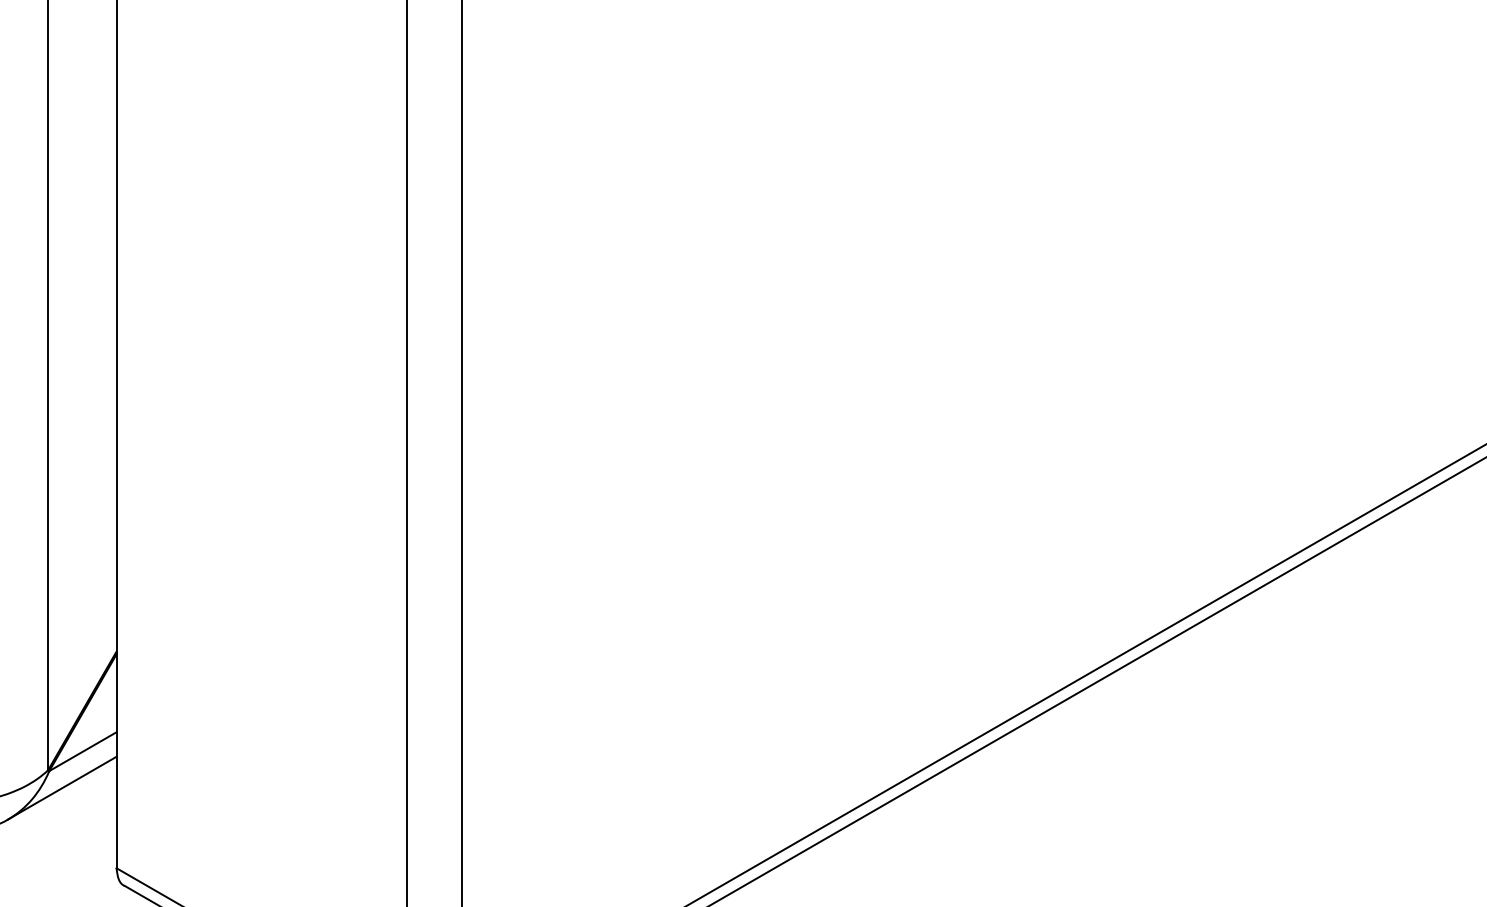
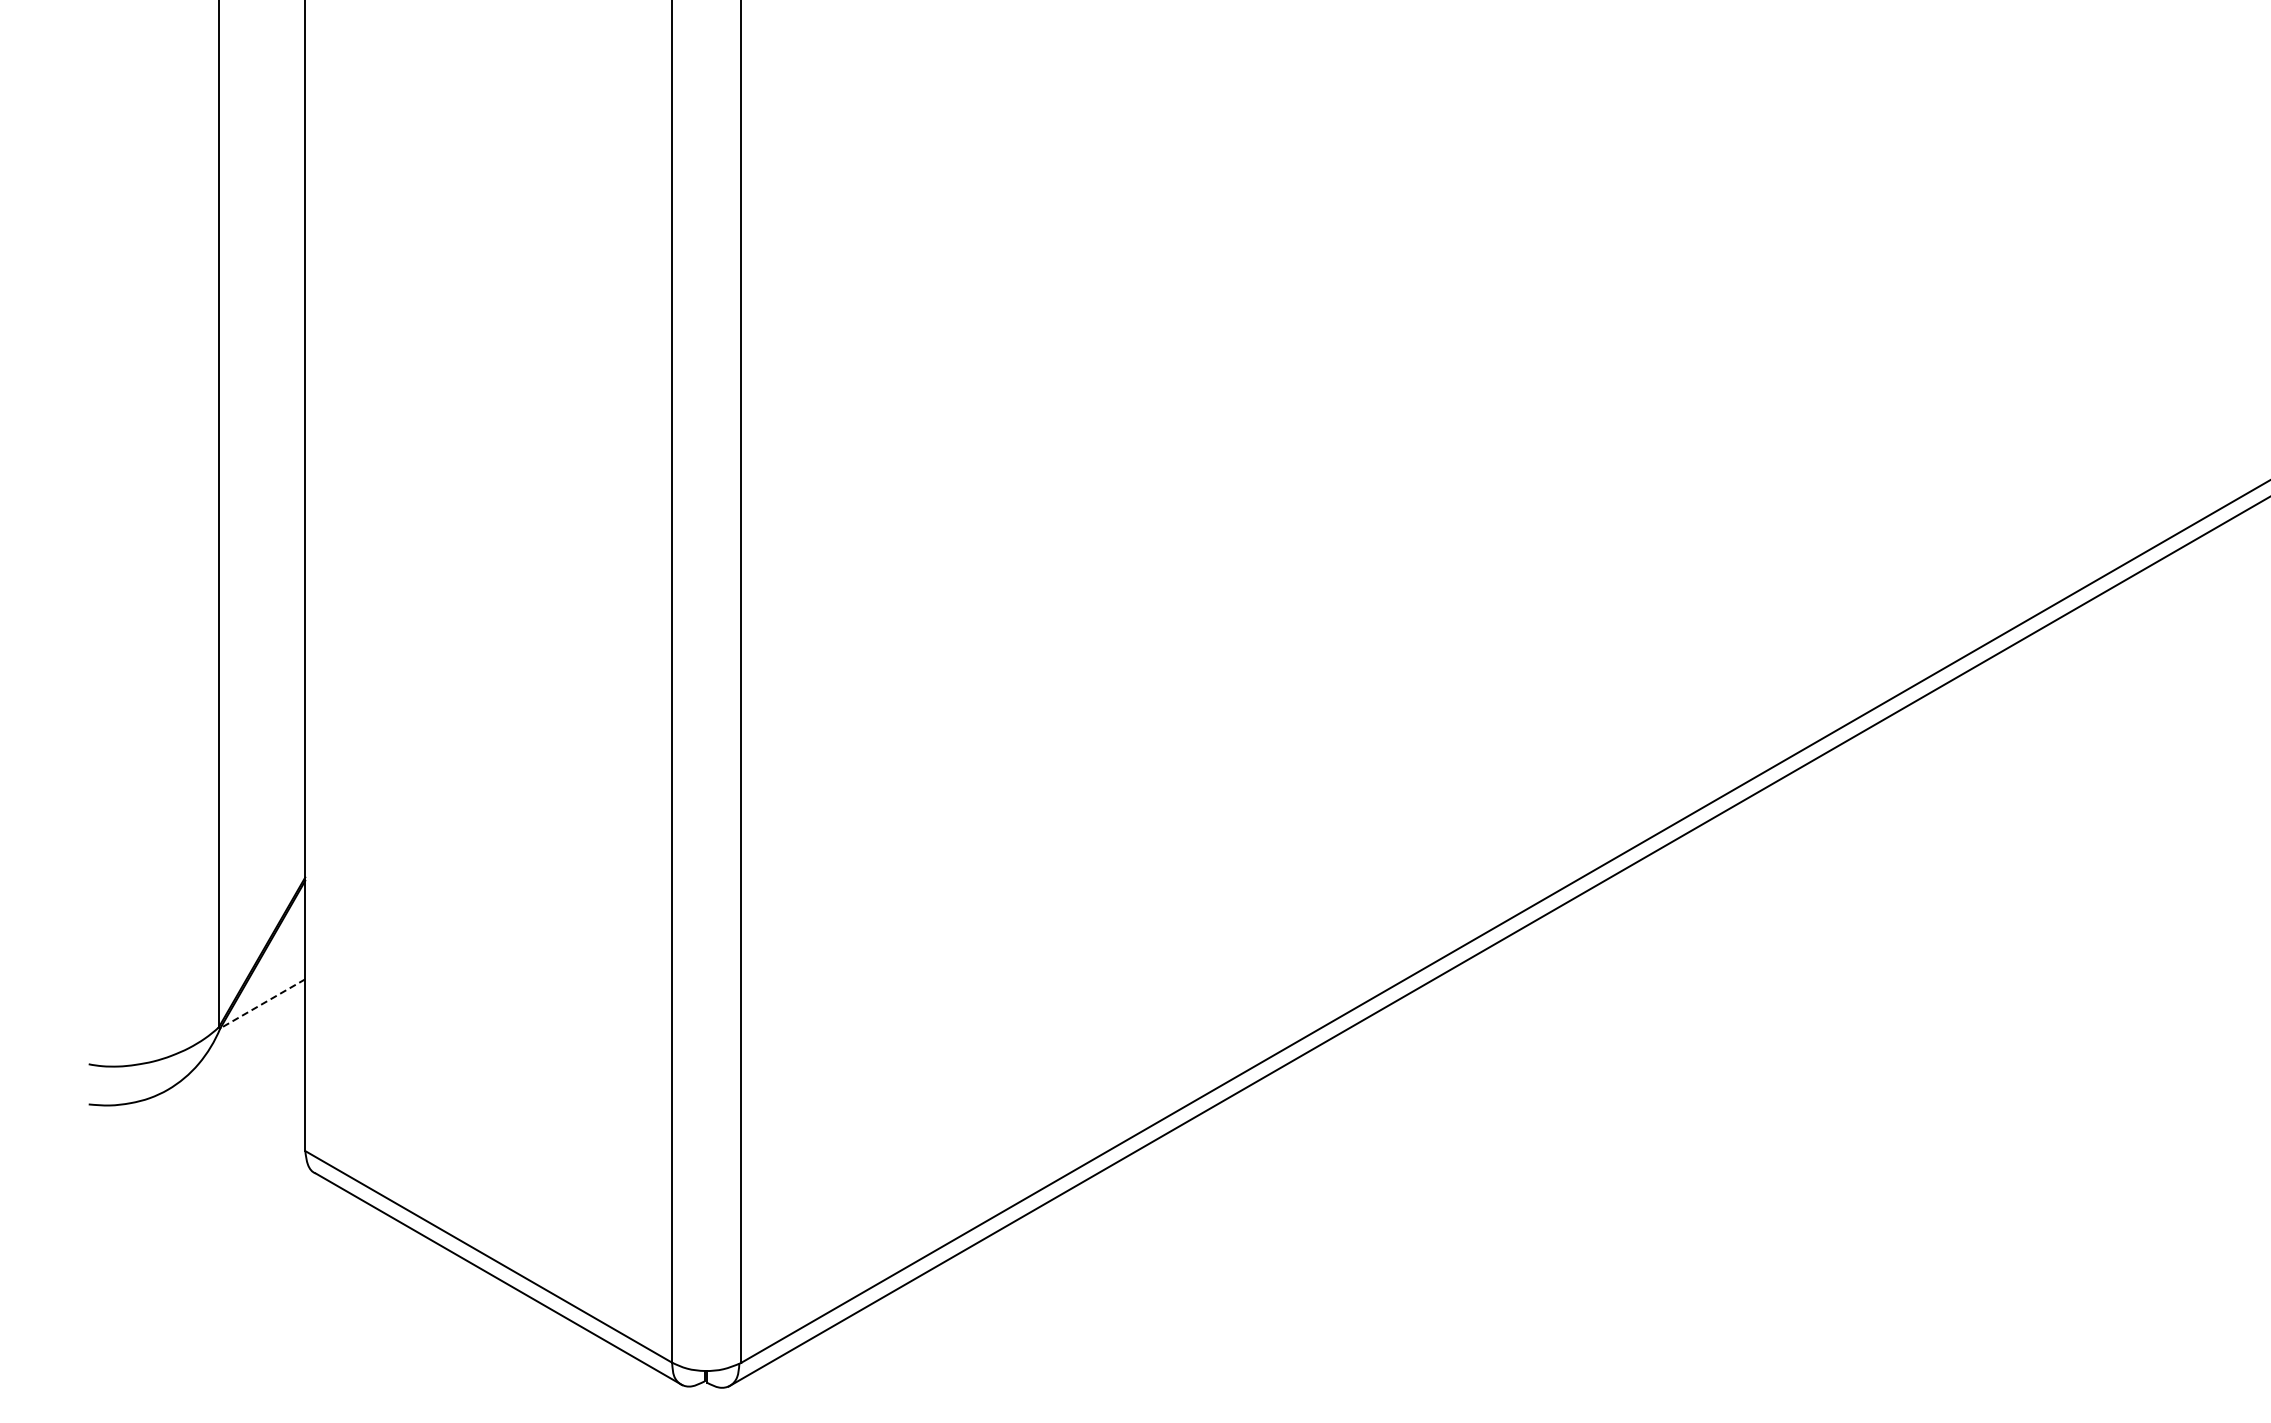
line: (82, 752) -> (262, 1004), solid -> dashed
line: (62, 787) -> (236, 1049), removed

